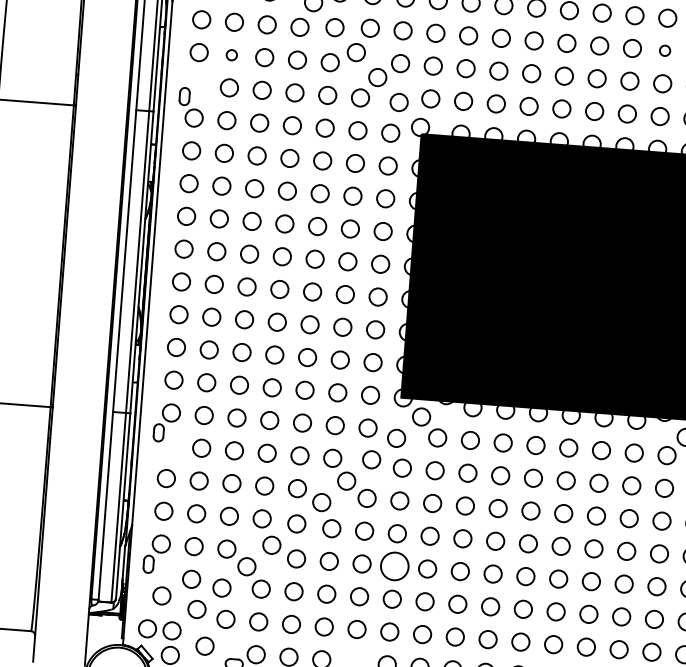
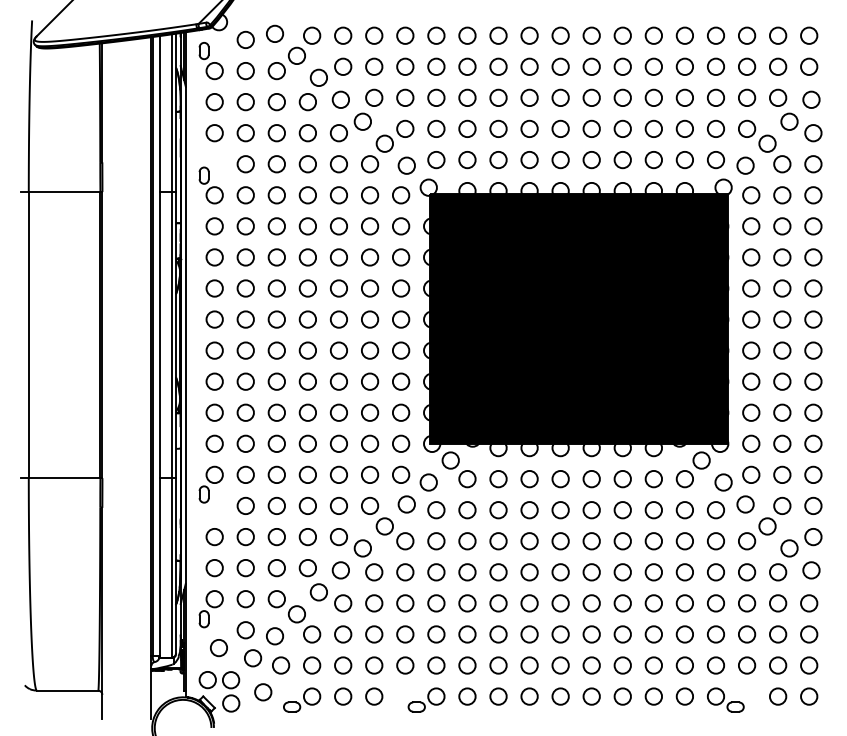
circle: (664, 50) -> (653, 97), size x1.67
circle: (231, 55) -> (245, 133), size x1.67
circle: (394, 566) -> (436, 603), size x0.62

